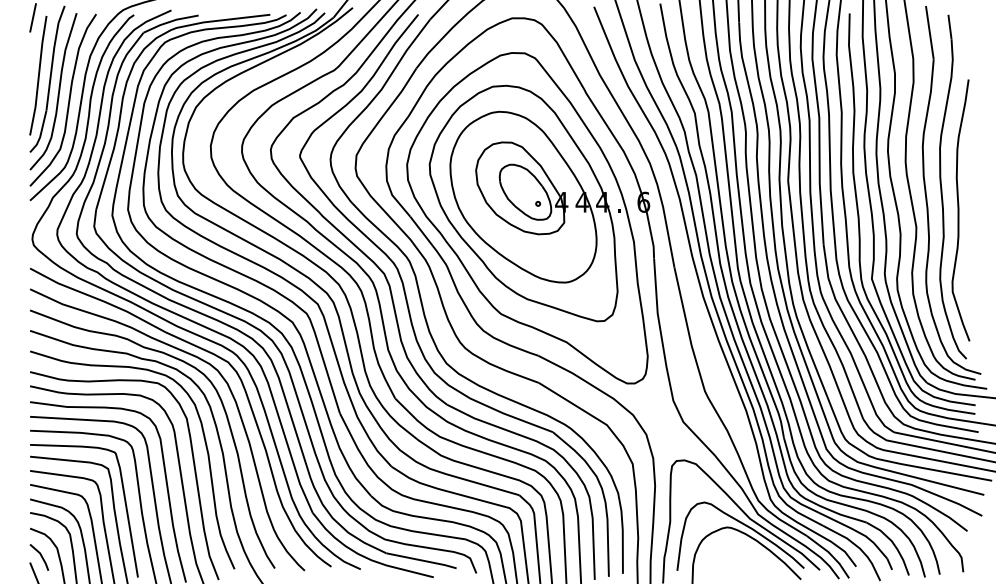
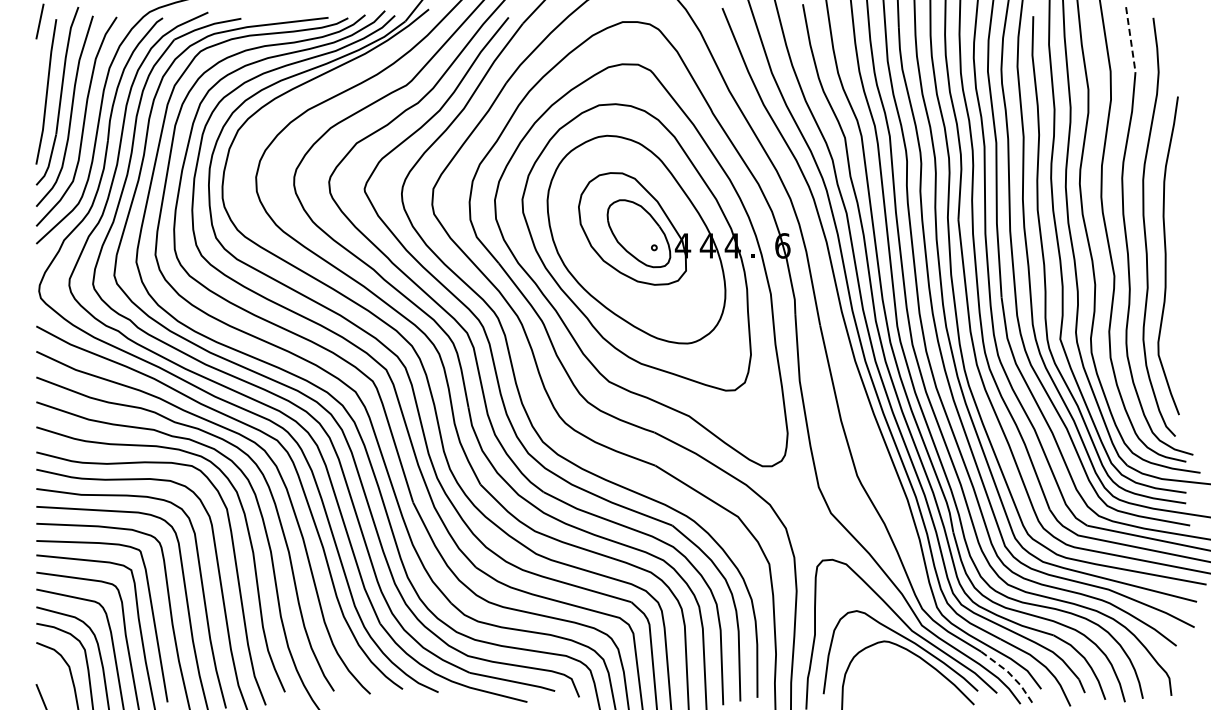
line: (929, 32) -> (1130, 39), solid -> dashed
line: (830, 554) -> (1010, 674), solid -> dashed
line: (40, 555) -> (48, 675), removed

